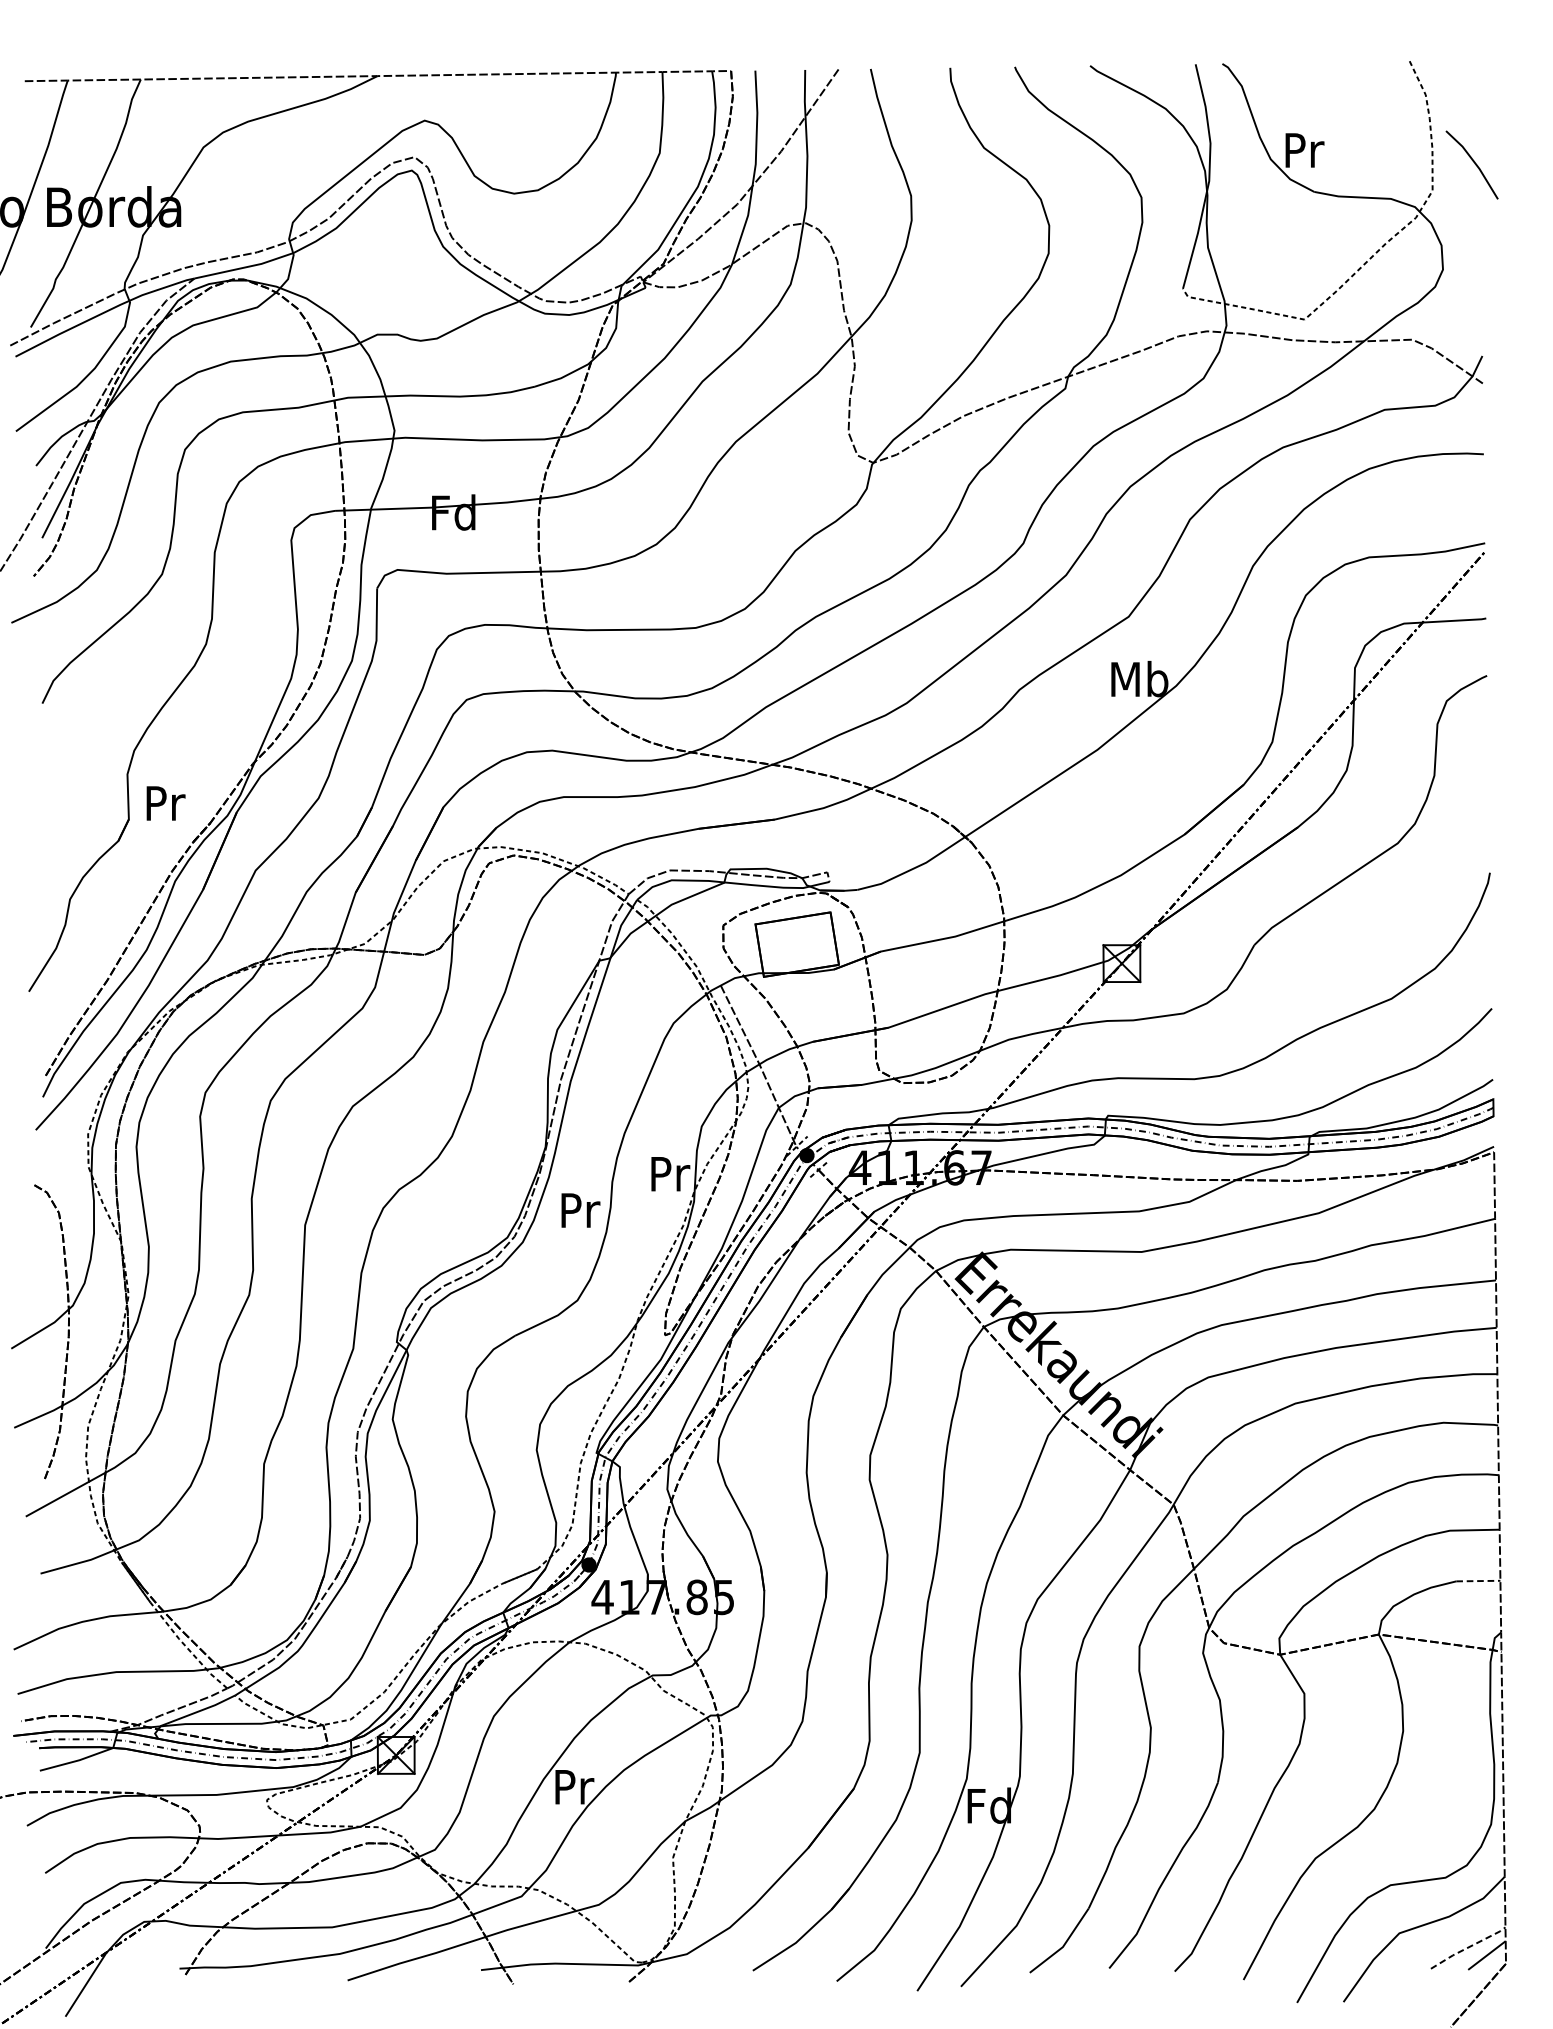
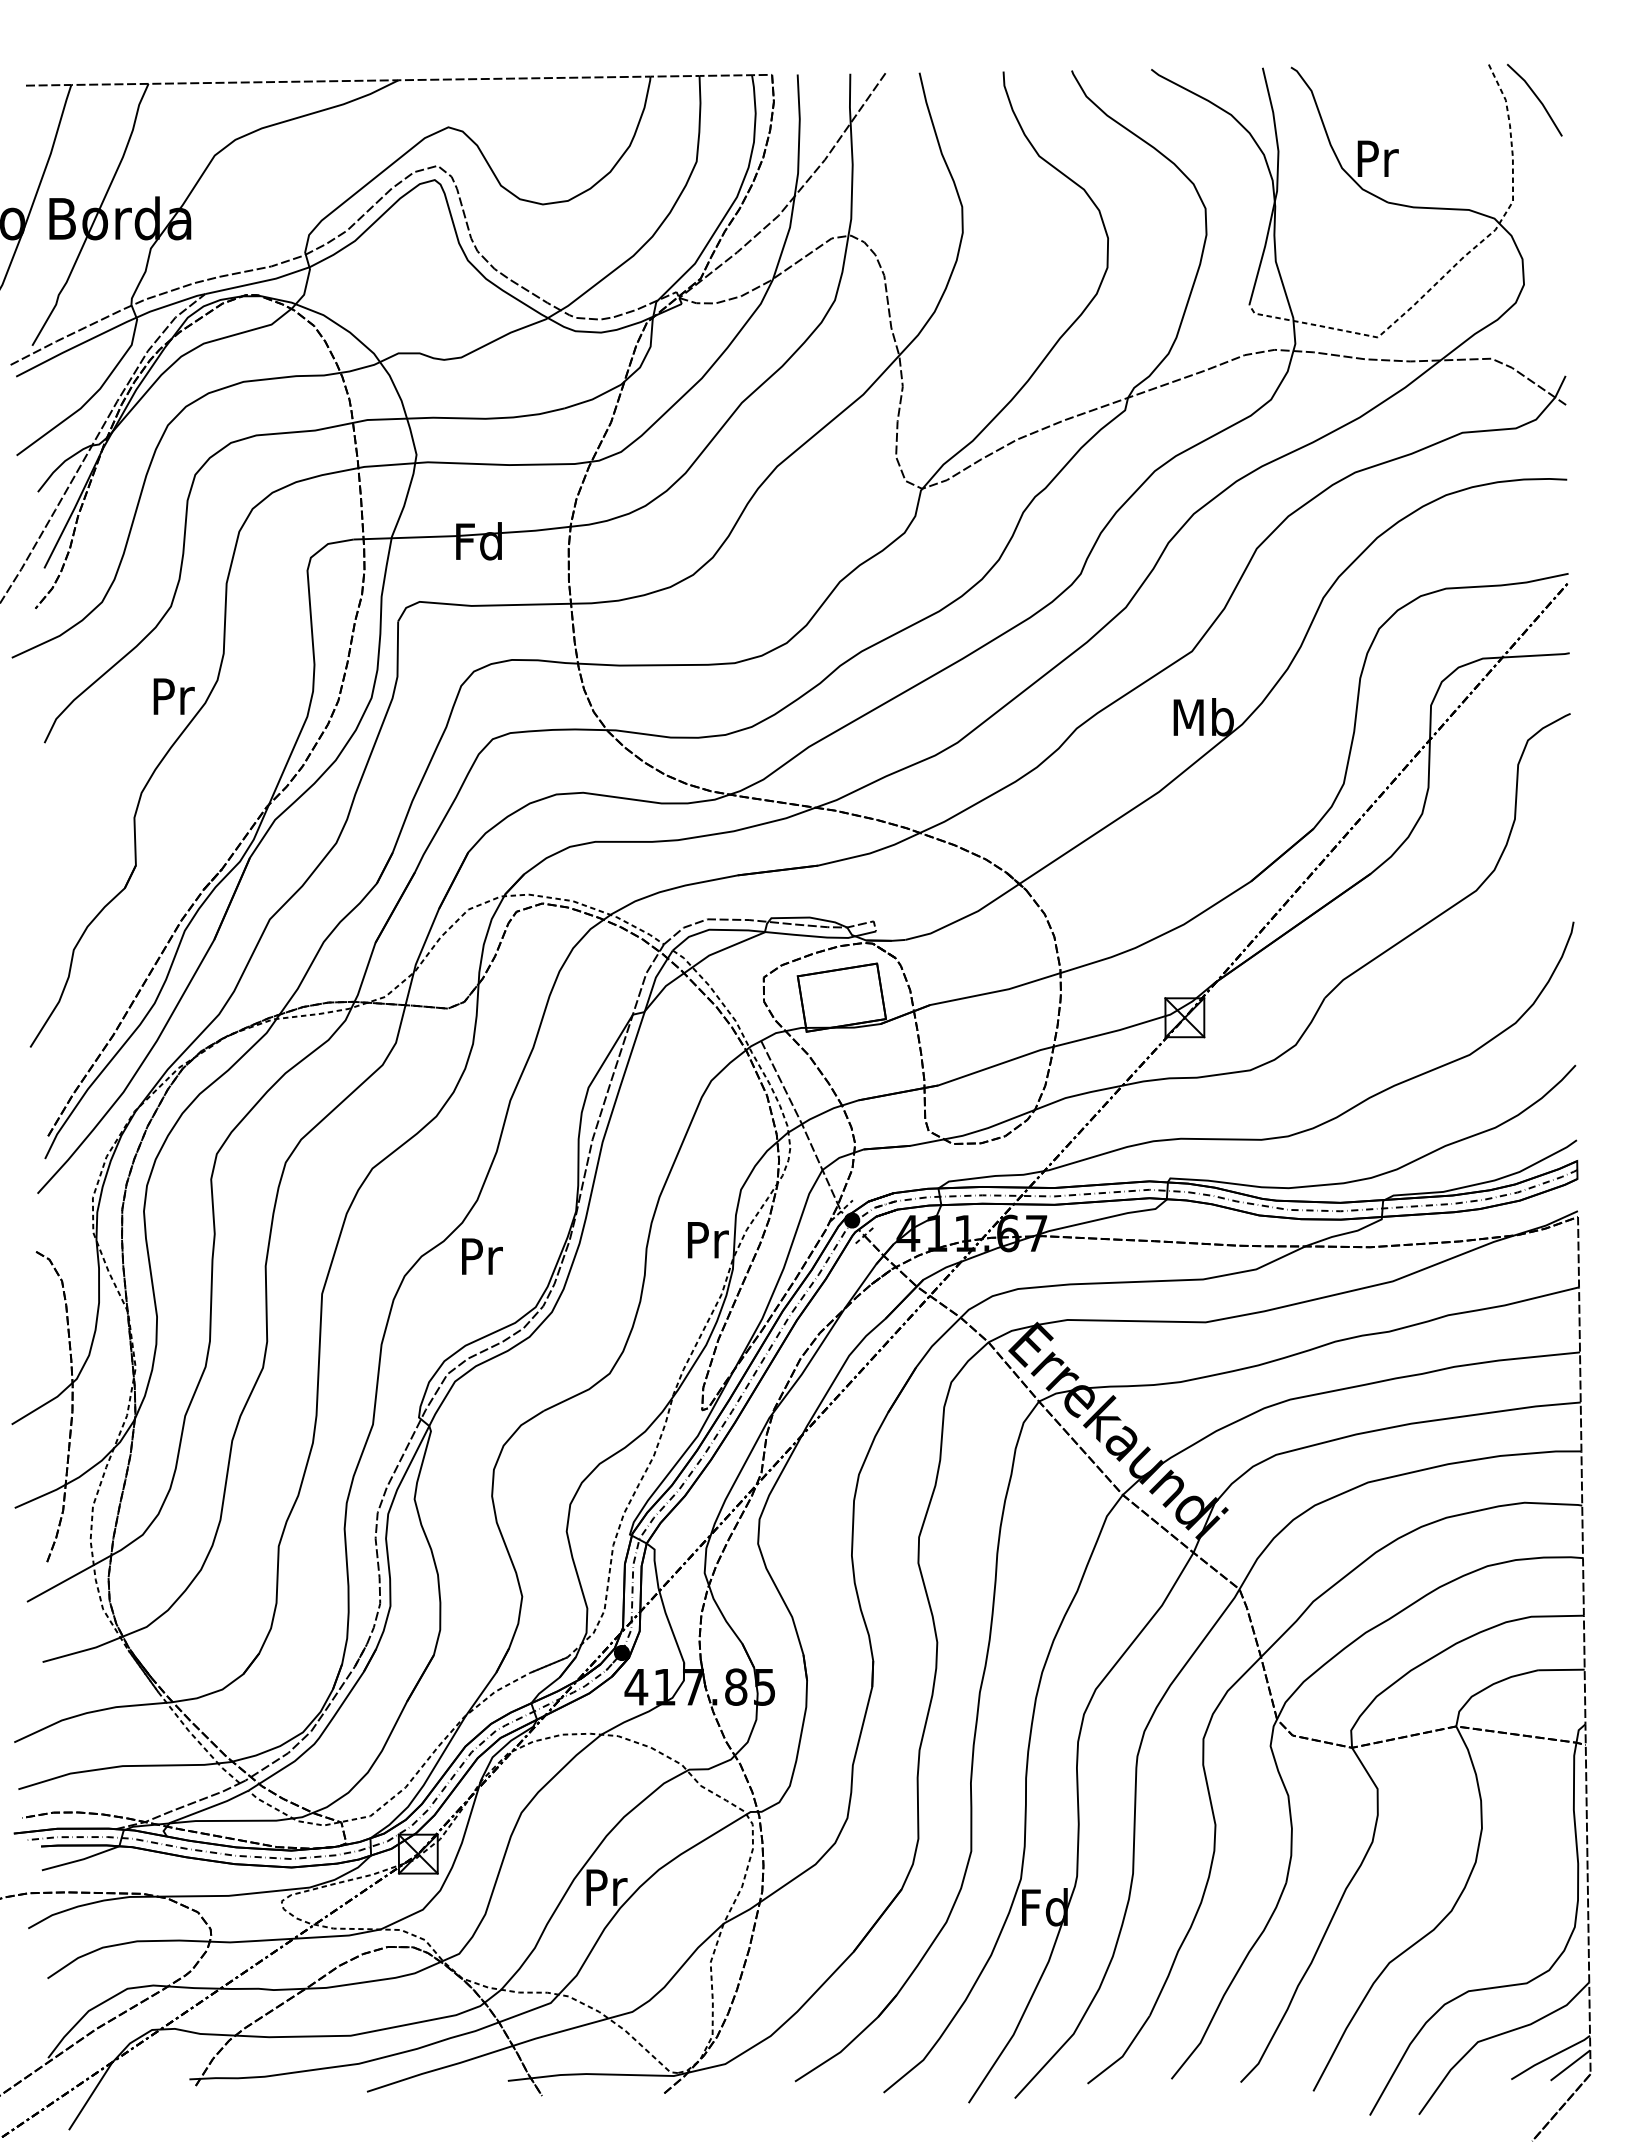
line: (1473, 163) -> (1536, 98), moved
text: (165, 803) -> (173, 696), moved
text: (581, 1210) -> (482, 1256), moved
line: (1478, 1580) -> (1561, 1669), dashed -> solid
line: (1468, 1947) -> (1550, 2057), dashed -> solid

